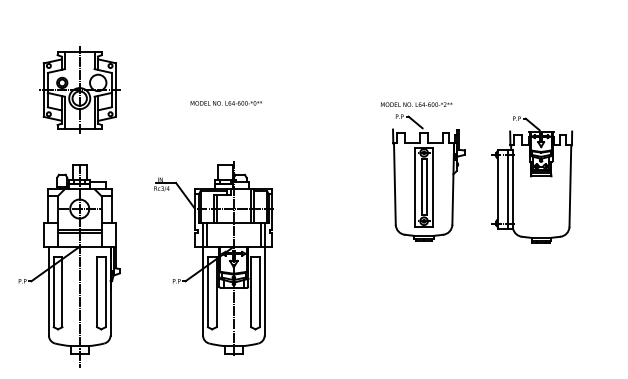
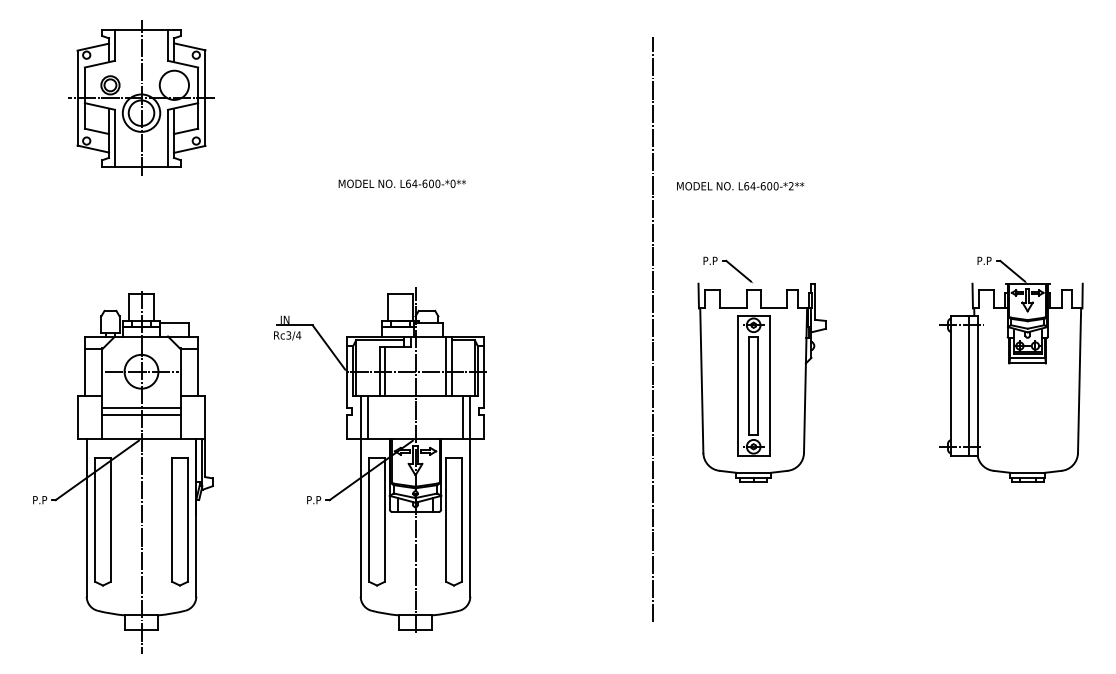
part: (79, 89) -> (141, 96), moved
part: (428, 177) -> (761, 369), moved
part: (532, 179) -> (1012, 369), moved
line: (367, 184) -> (653, 328), added

